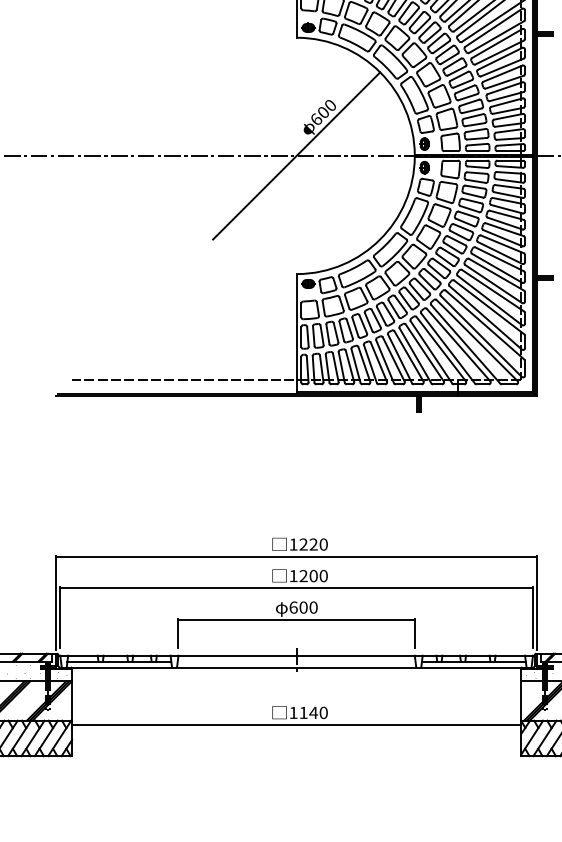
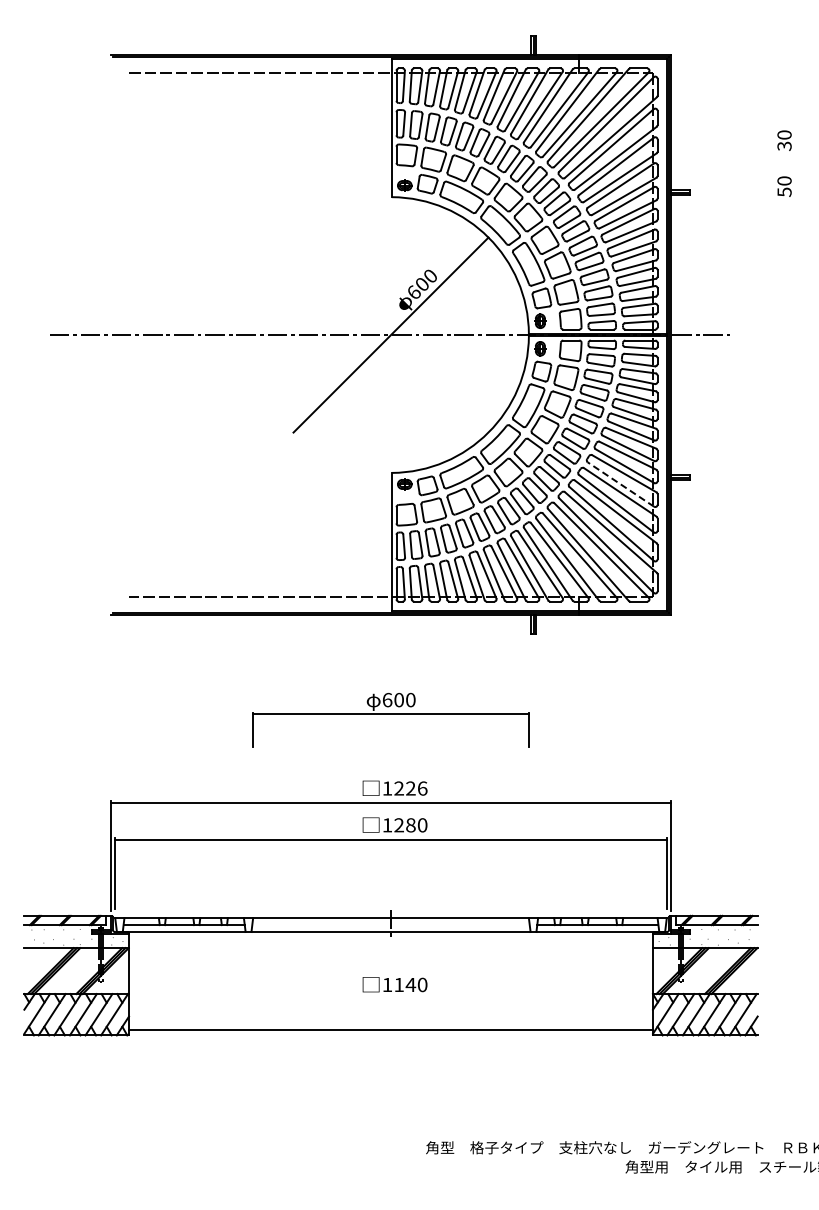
line: (493, 284) -> (620, 484), solid -> dashed
text: (323, 544) -> (422, 788), 1220 -> 1226
text: (313, 576) -> (410, 825), 1200 -> 1280
part: (296, 625) -> (390, 720), moved
line: (297, 725) -> (391, 1030), moved

